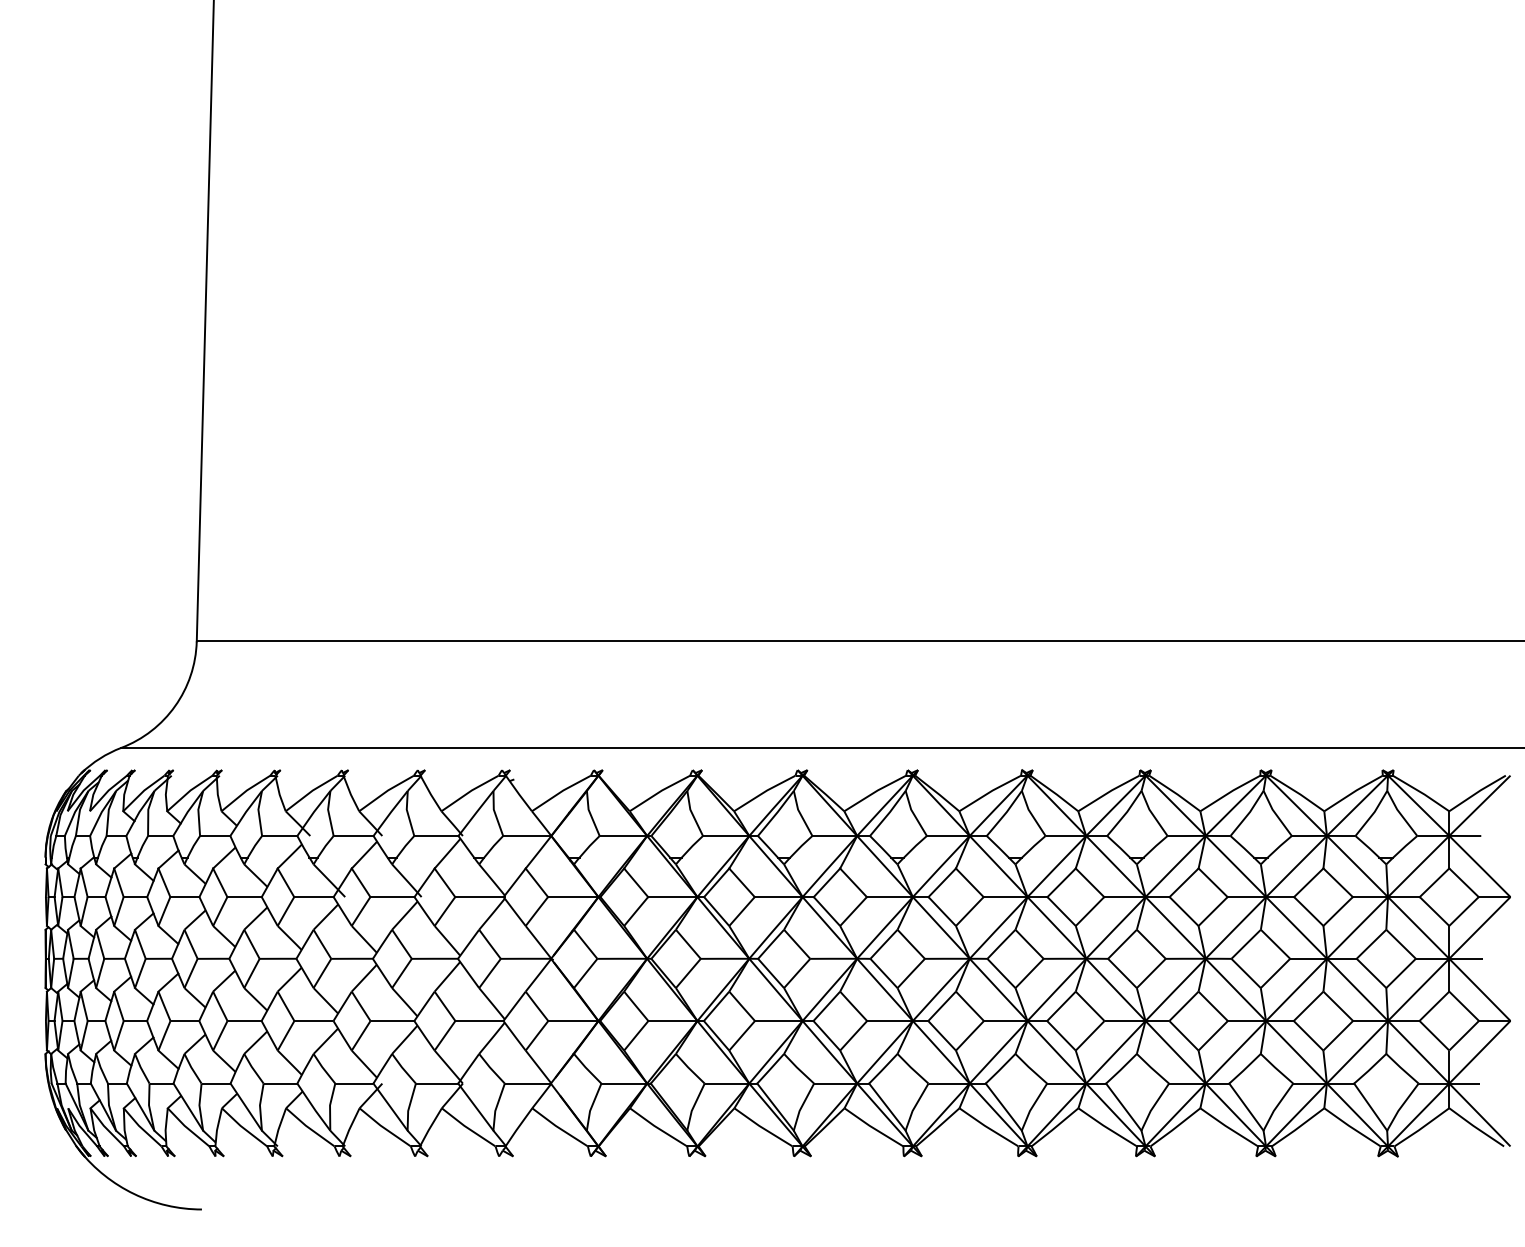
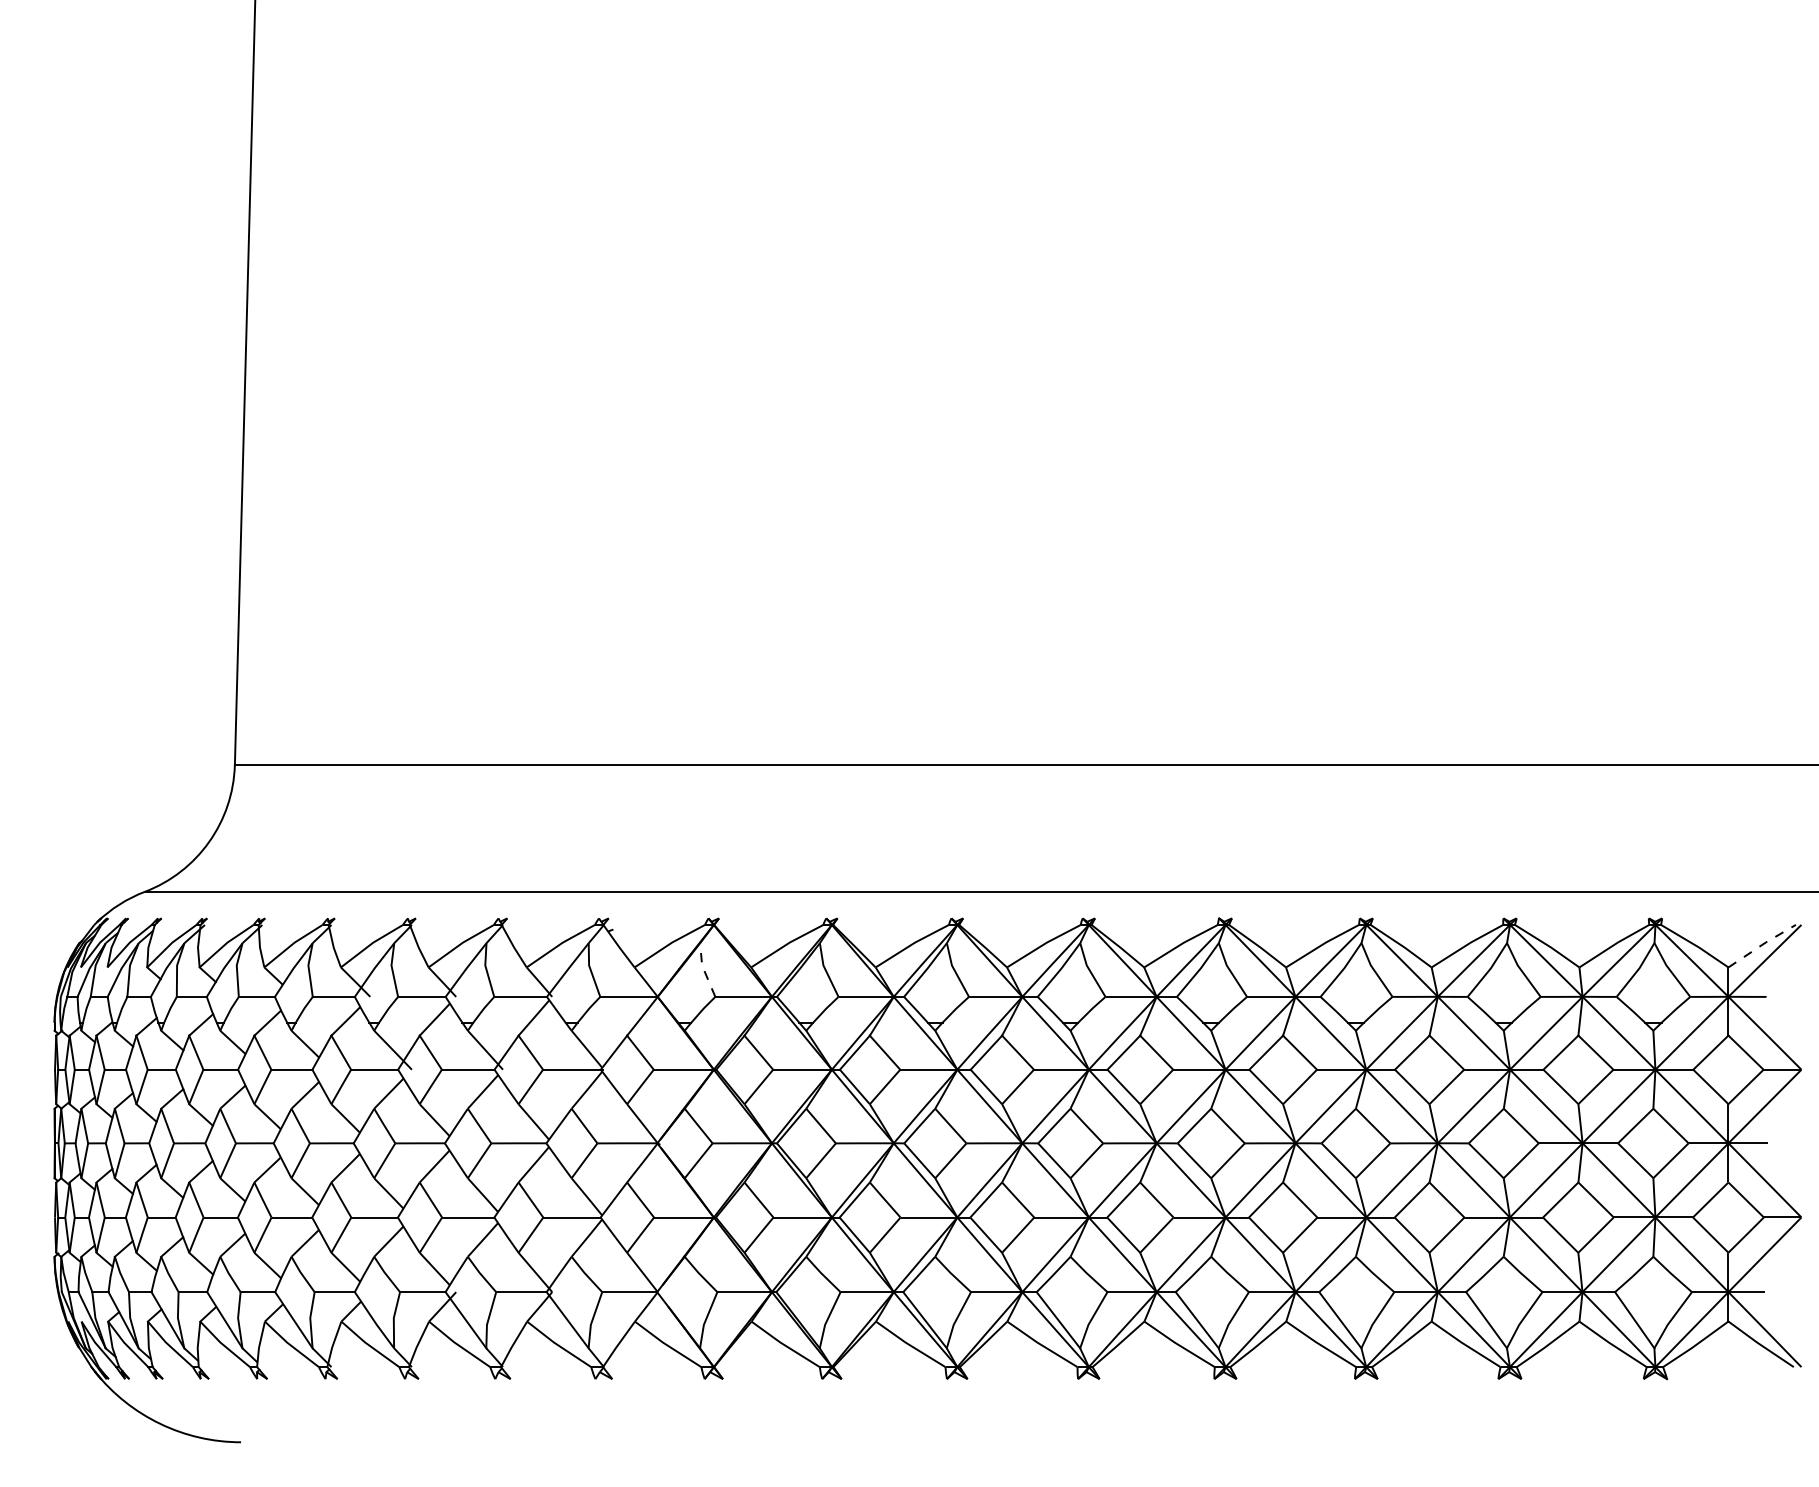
line: (1476, 792) -> (1761, 945), solid -> dashed
line: (590, 813) -> (704, 969), solid -> dashed

